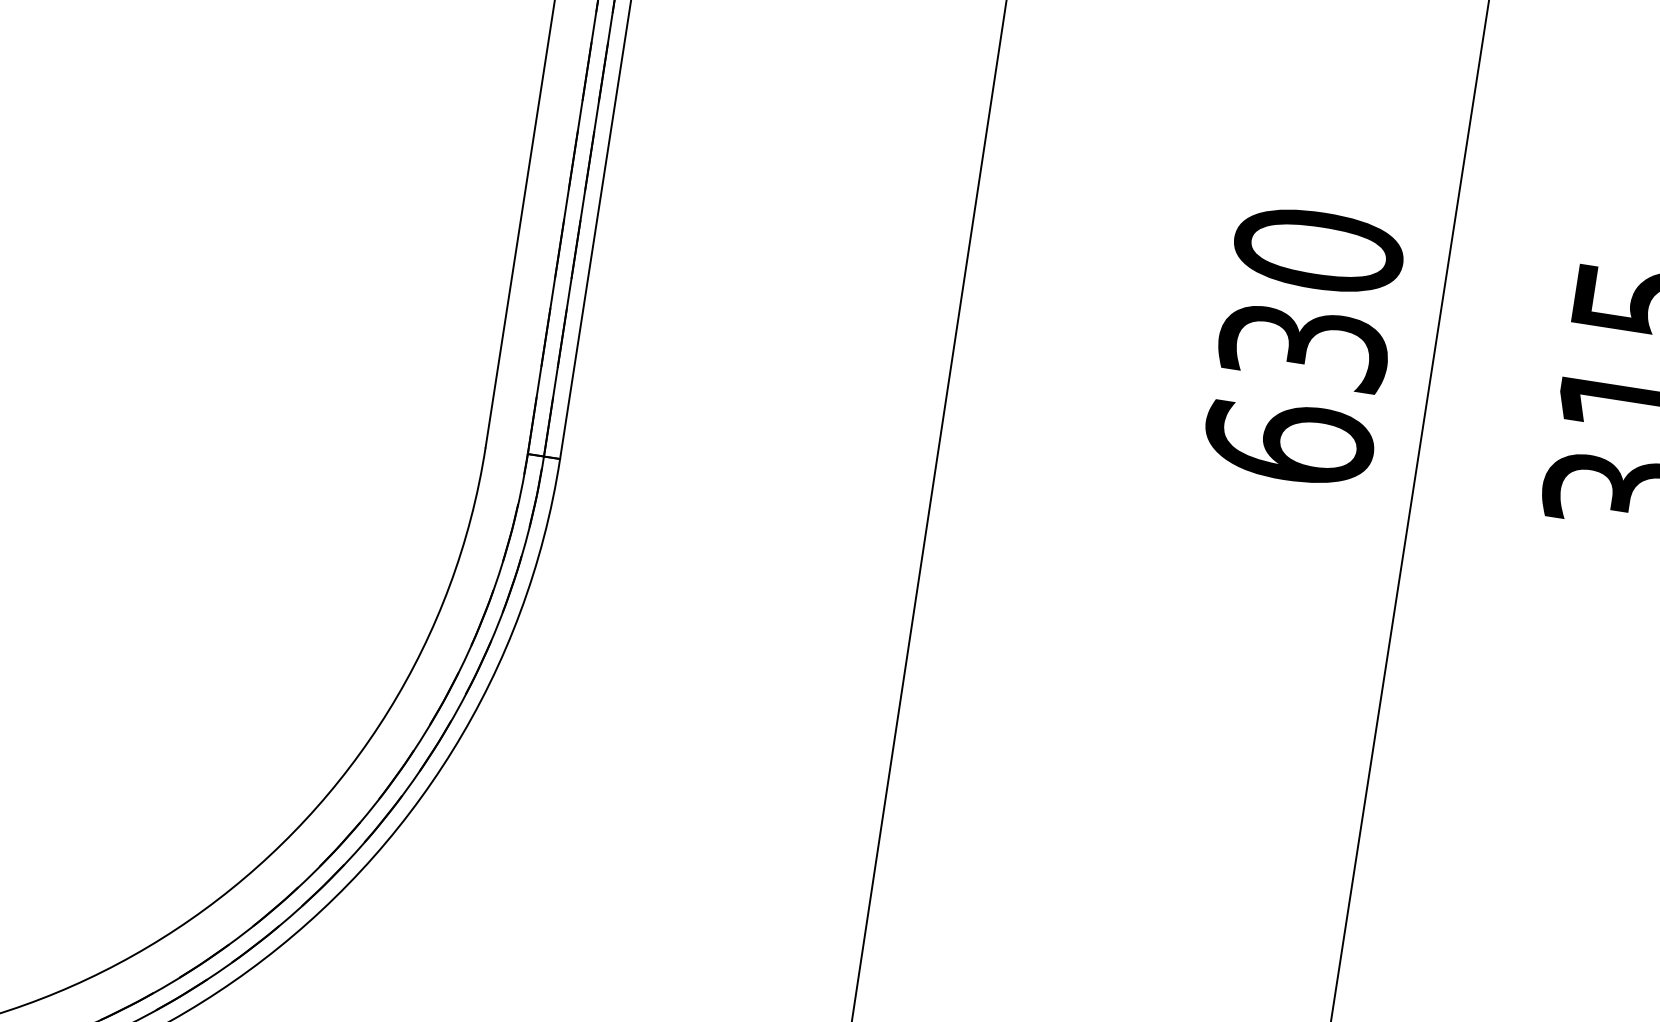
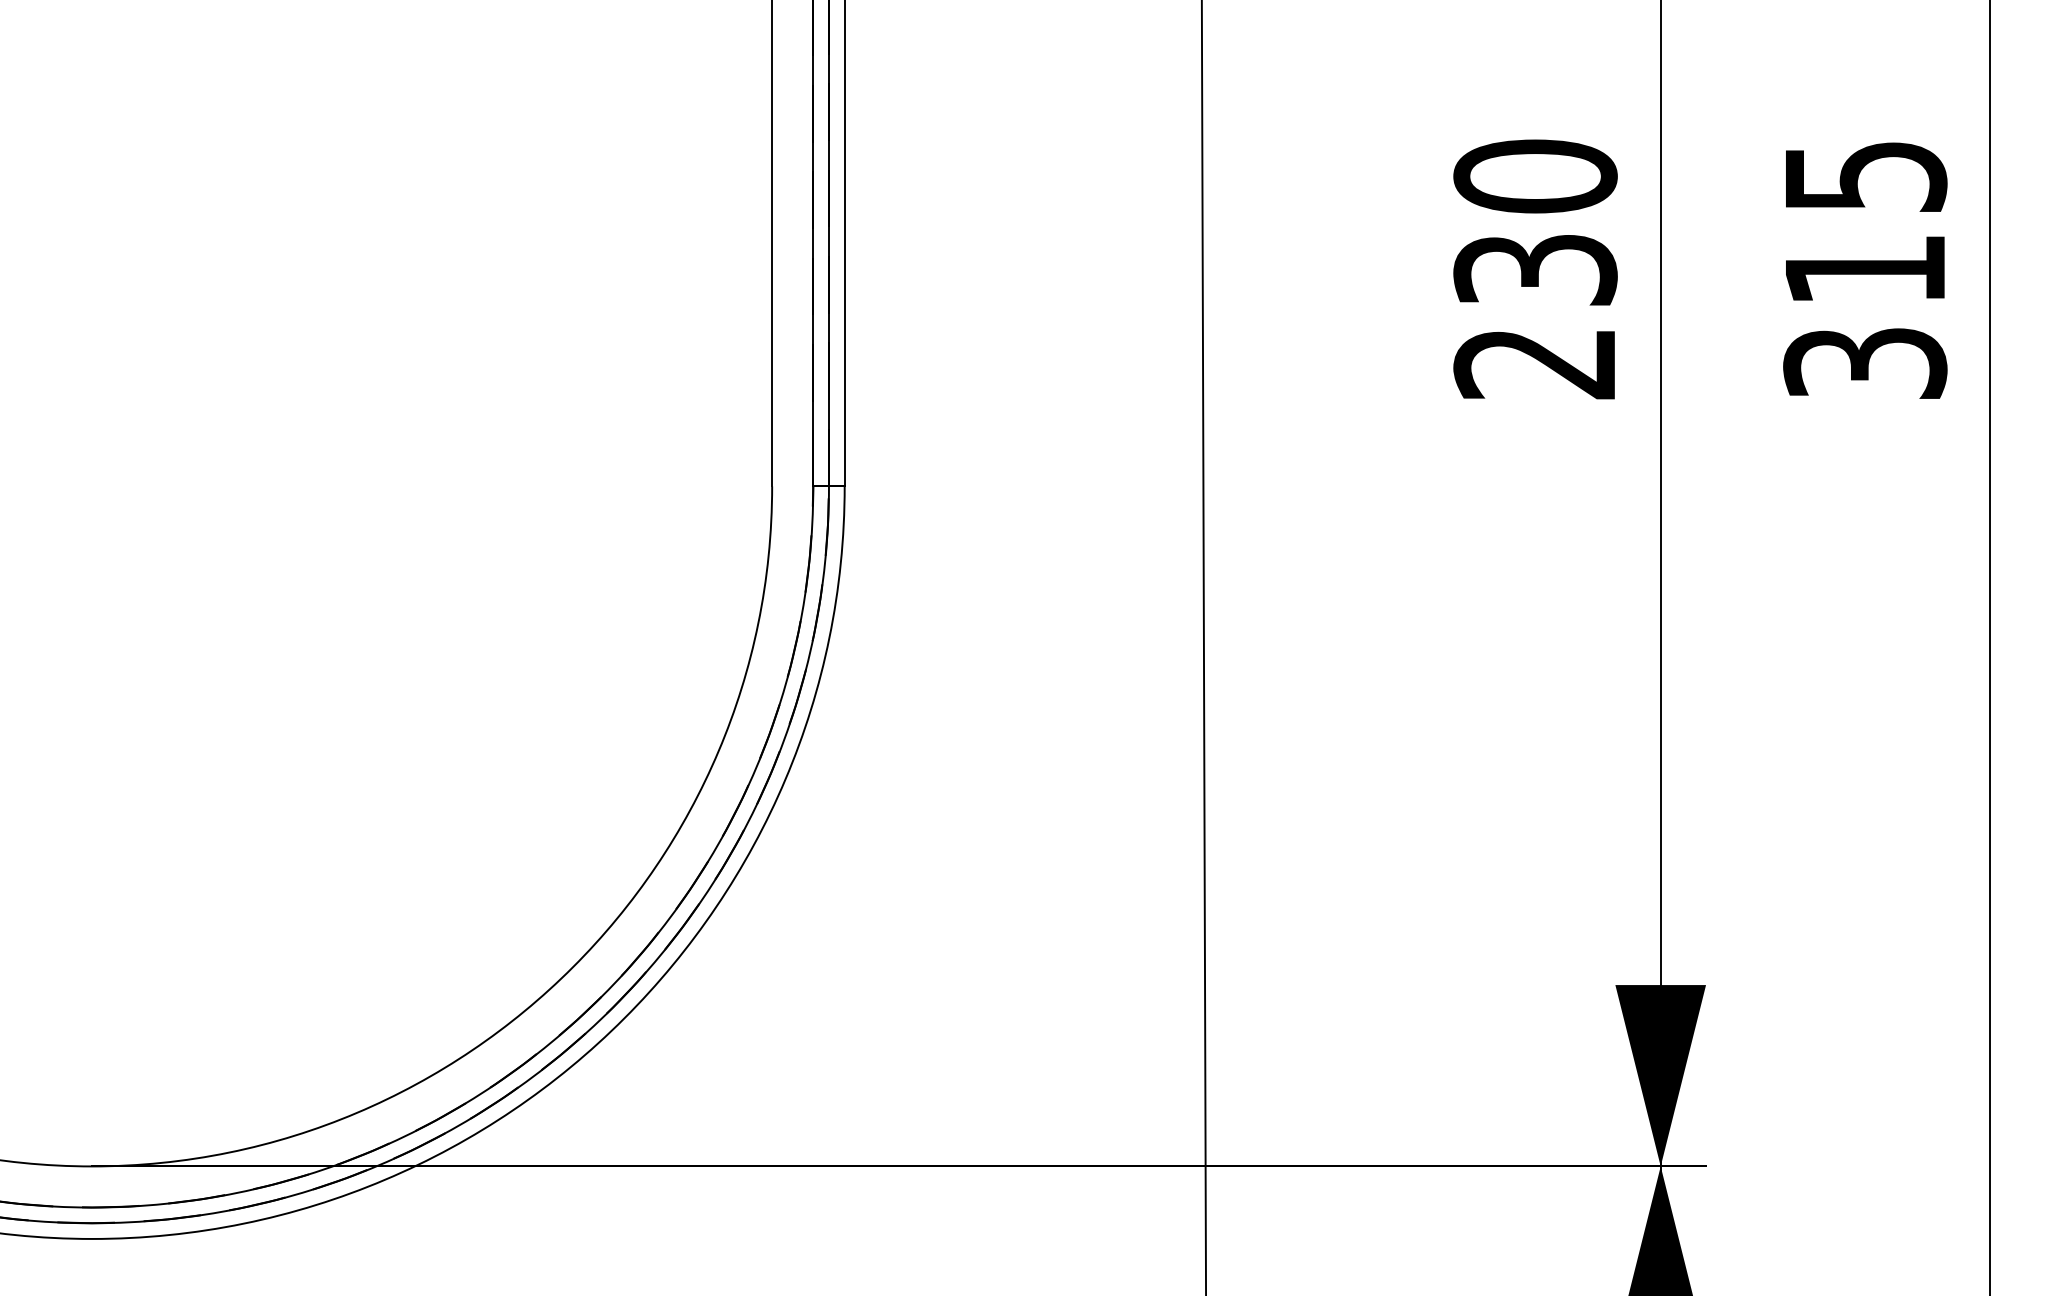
text: (1289, 441) -> (1535, 362), 630 -> 230

